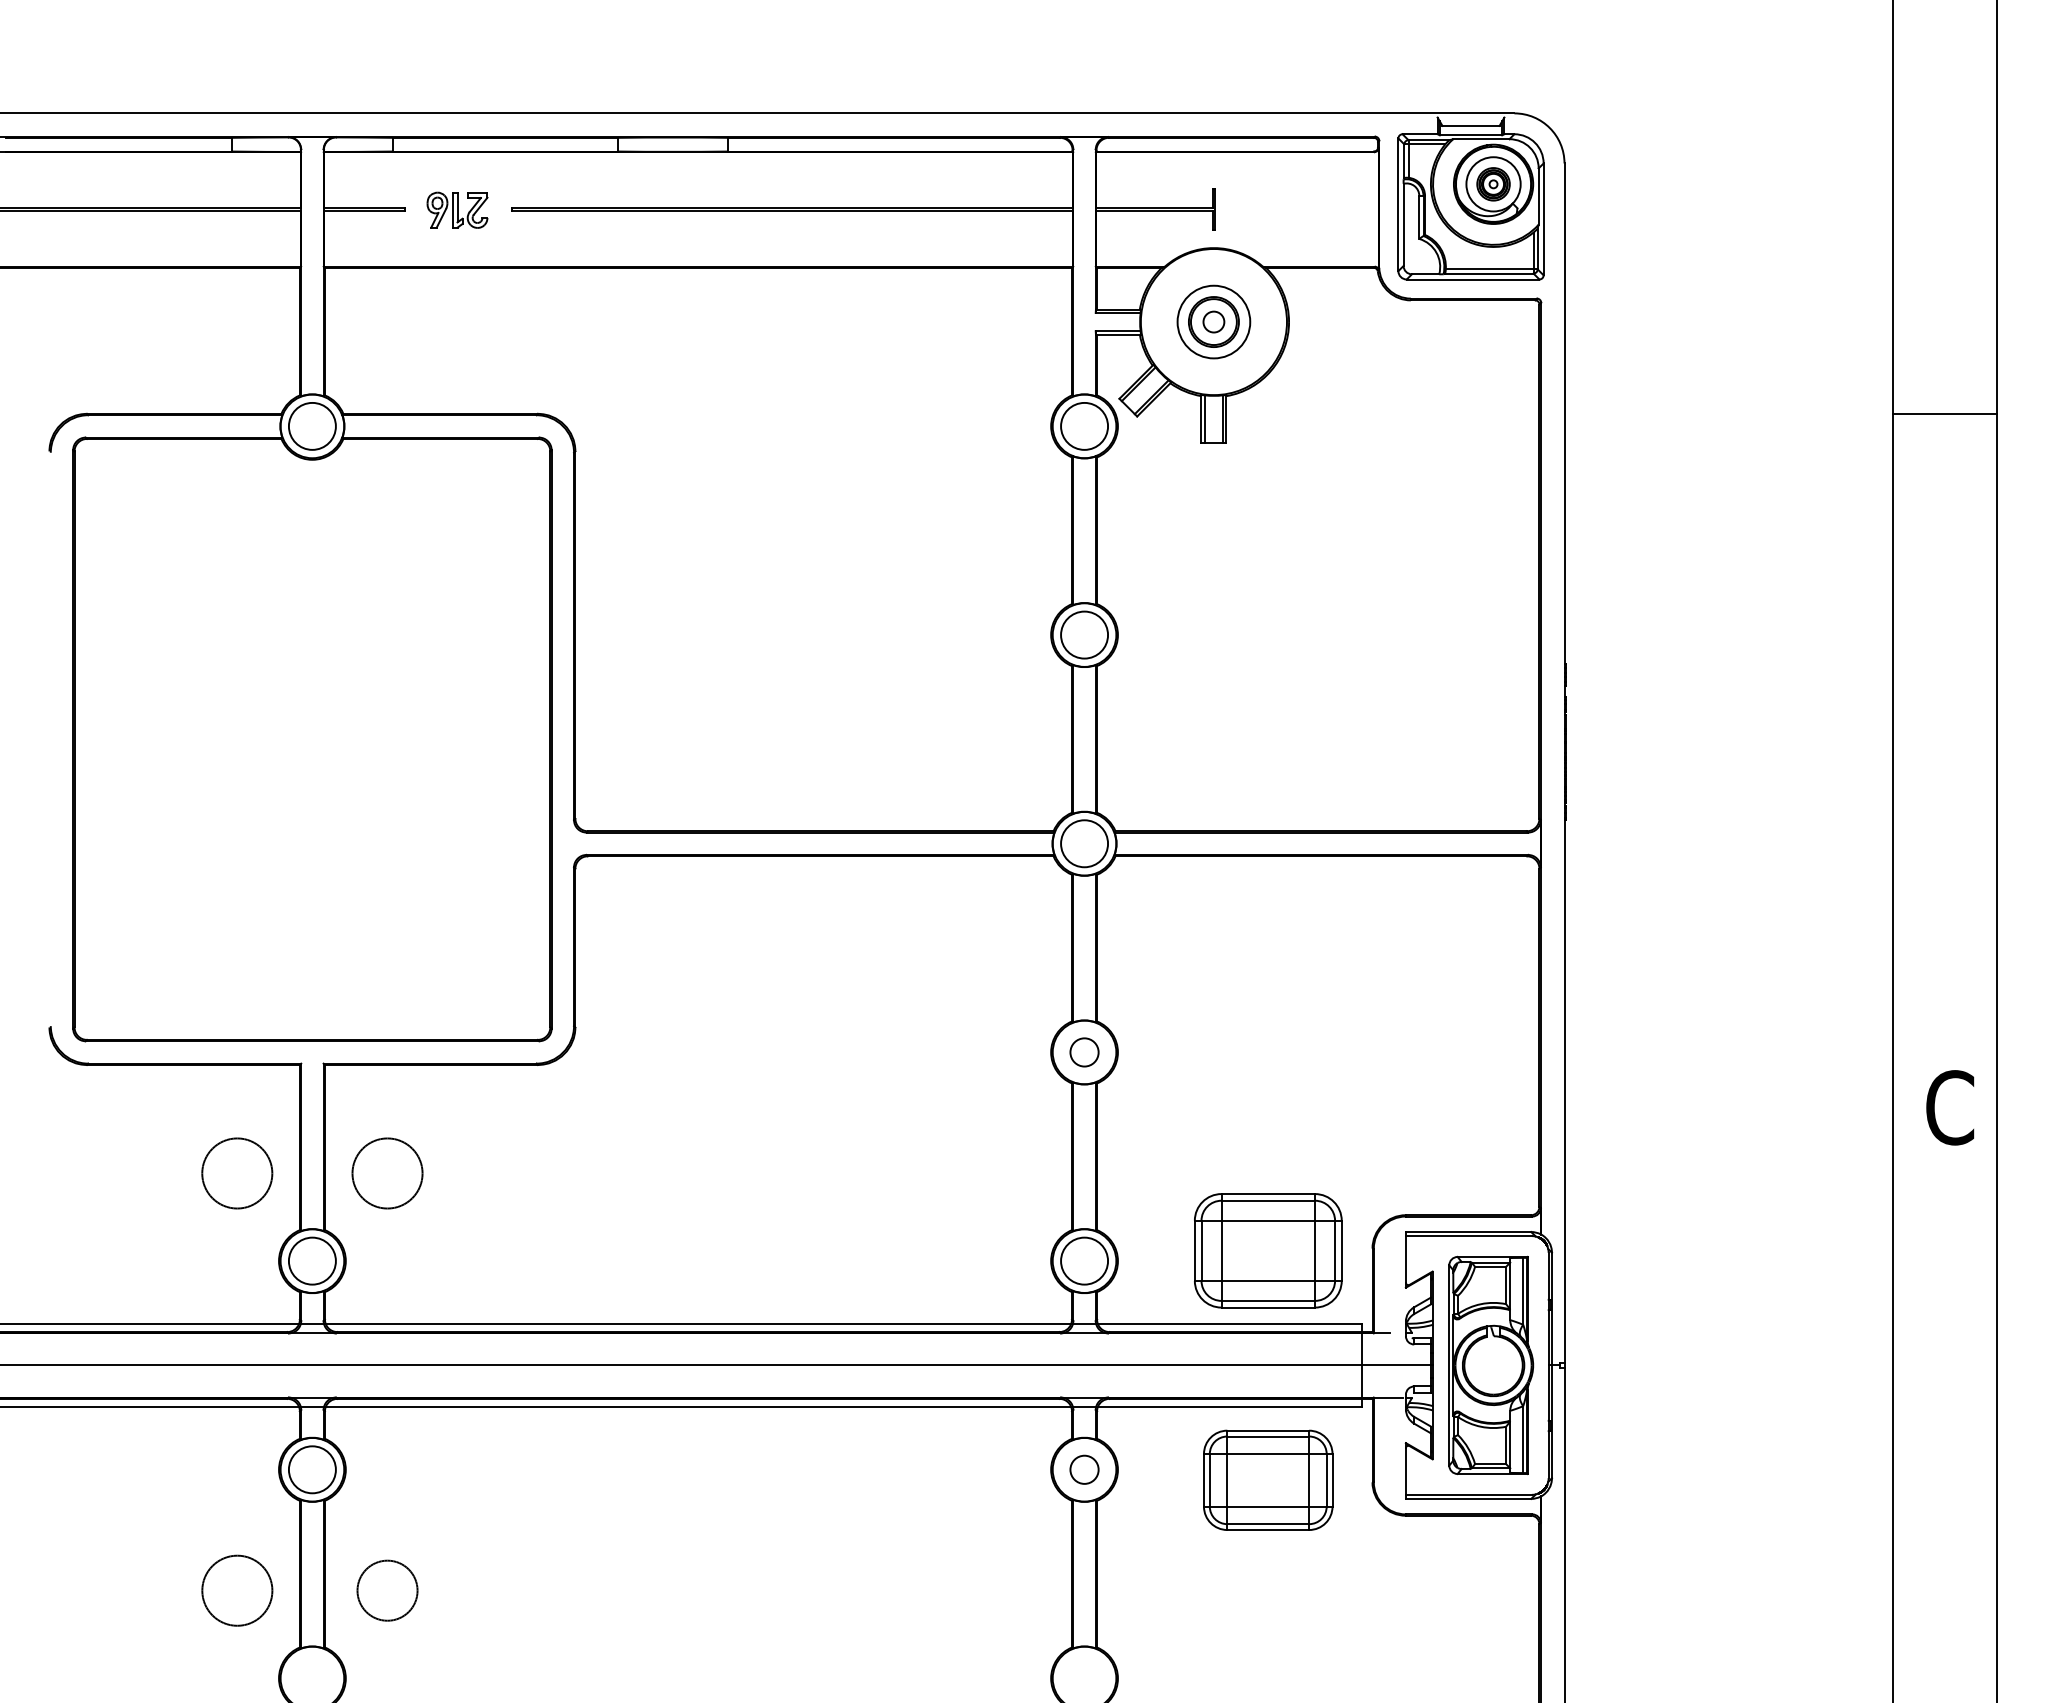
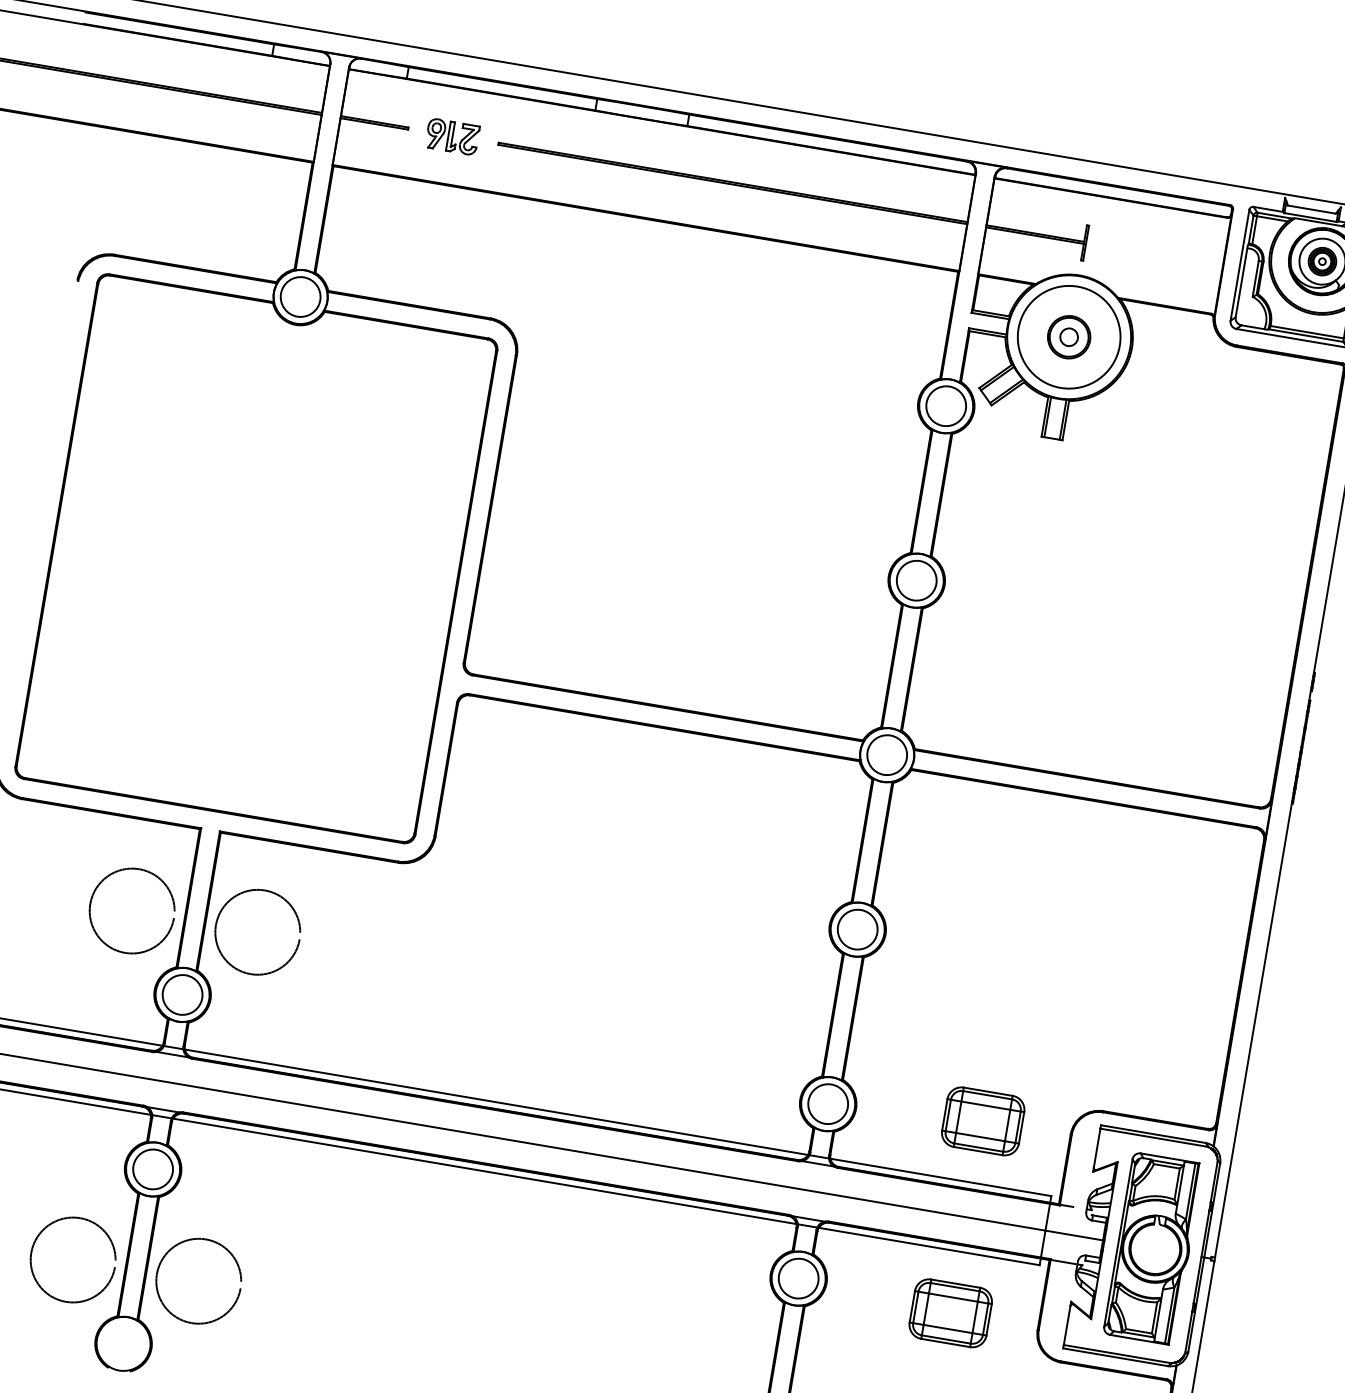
circle: (1213, 321) -> (1068, 336), size x1.67
circle: (1084, 1051) -> (857, 928), size x1.67
circle: (237, 1173) -> (132, 911), size x1.43
circle: (387, 1173) -> (257, 932), size x1.43
part: (1267, 1250) -> (982, 1121), size x0.62
circle: (1084, 1469) -> (798, 1278), size x1.67
part: (1267, 1479) -> (950, 1312), size x0.71
circle: (237, 1590) -> (73, 1259), size x1.43
circle: (387, 1590) -> (198, 1280), size x1.67

